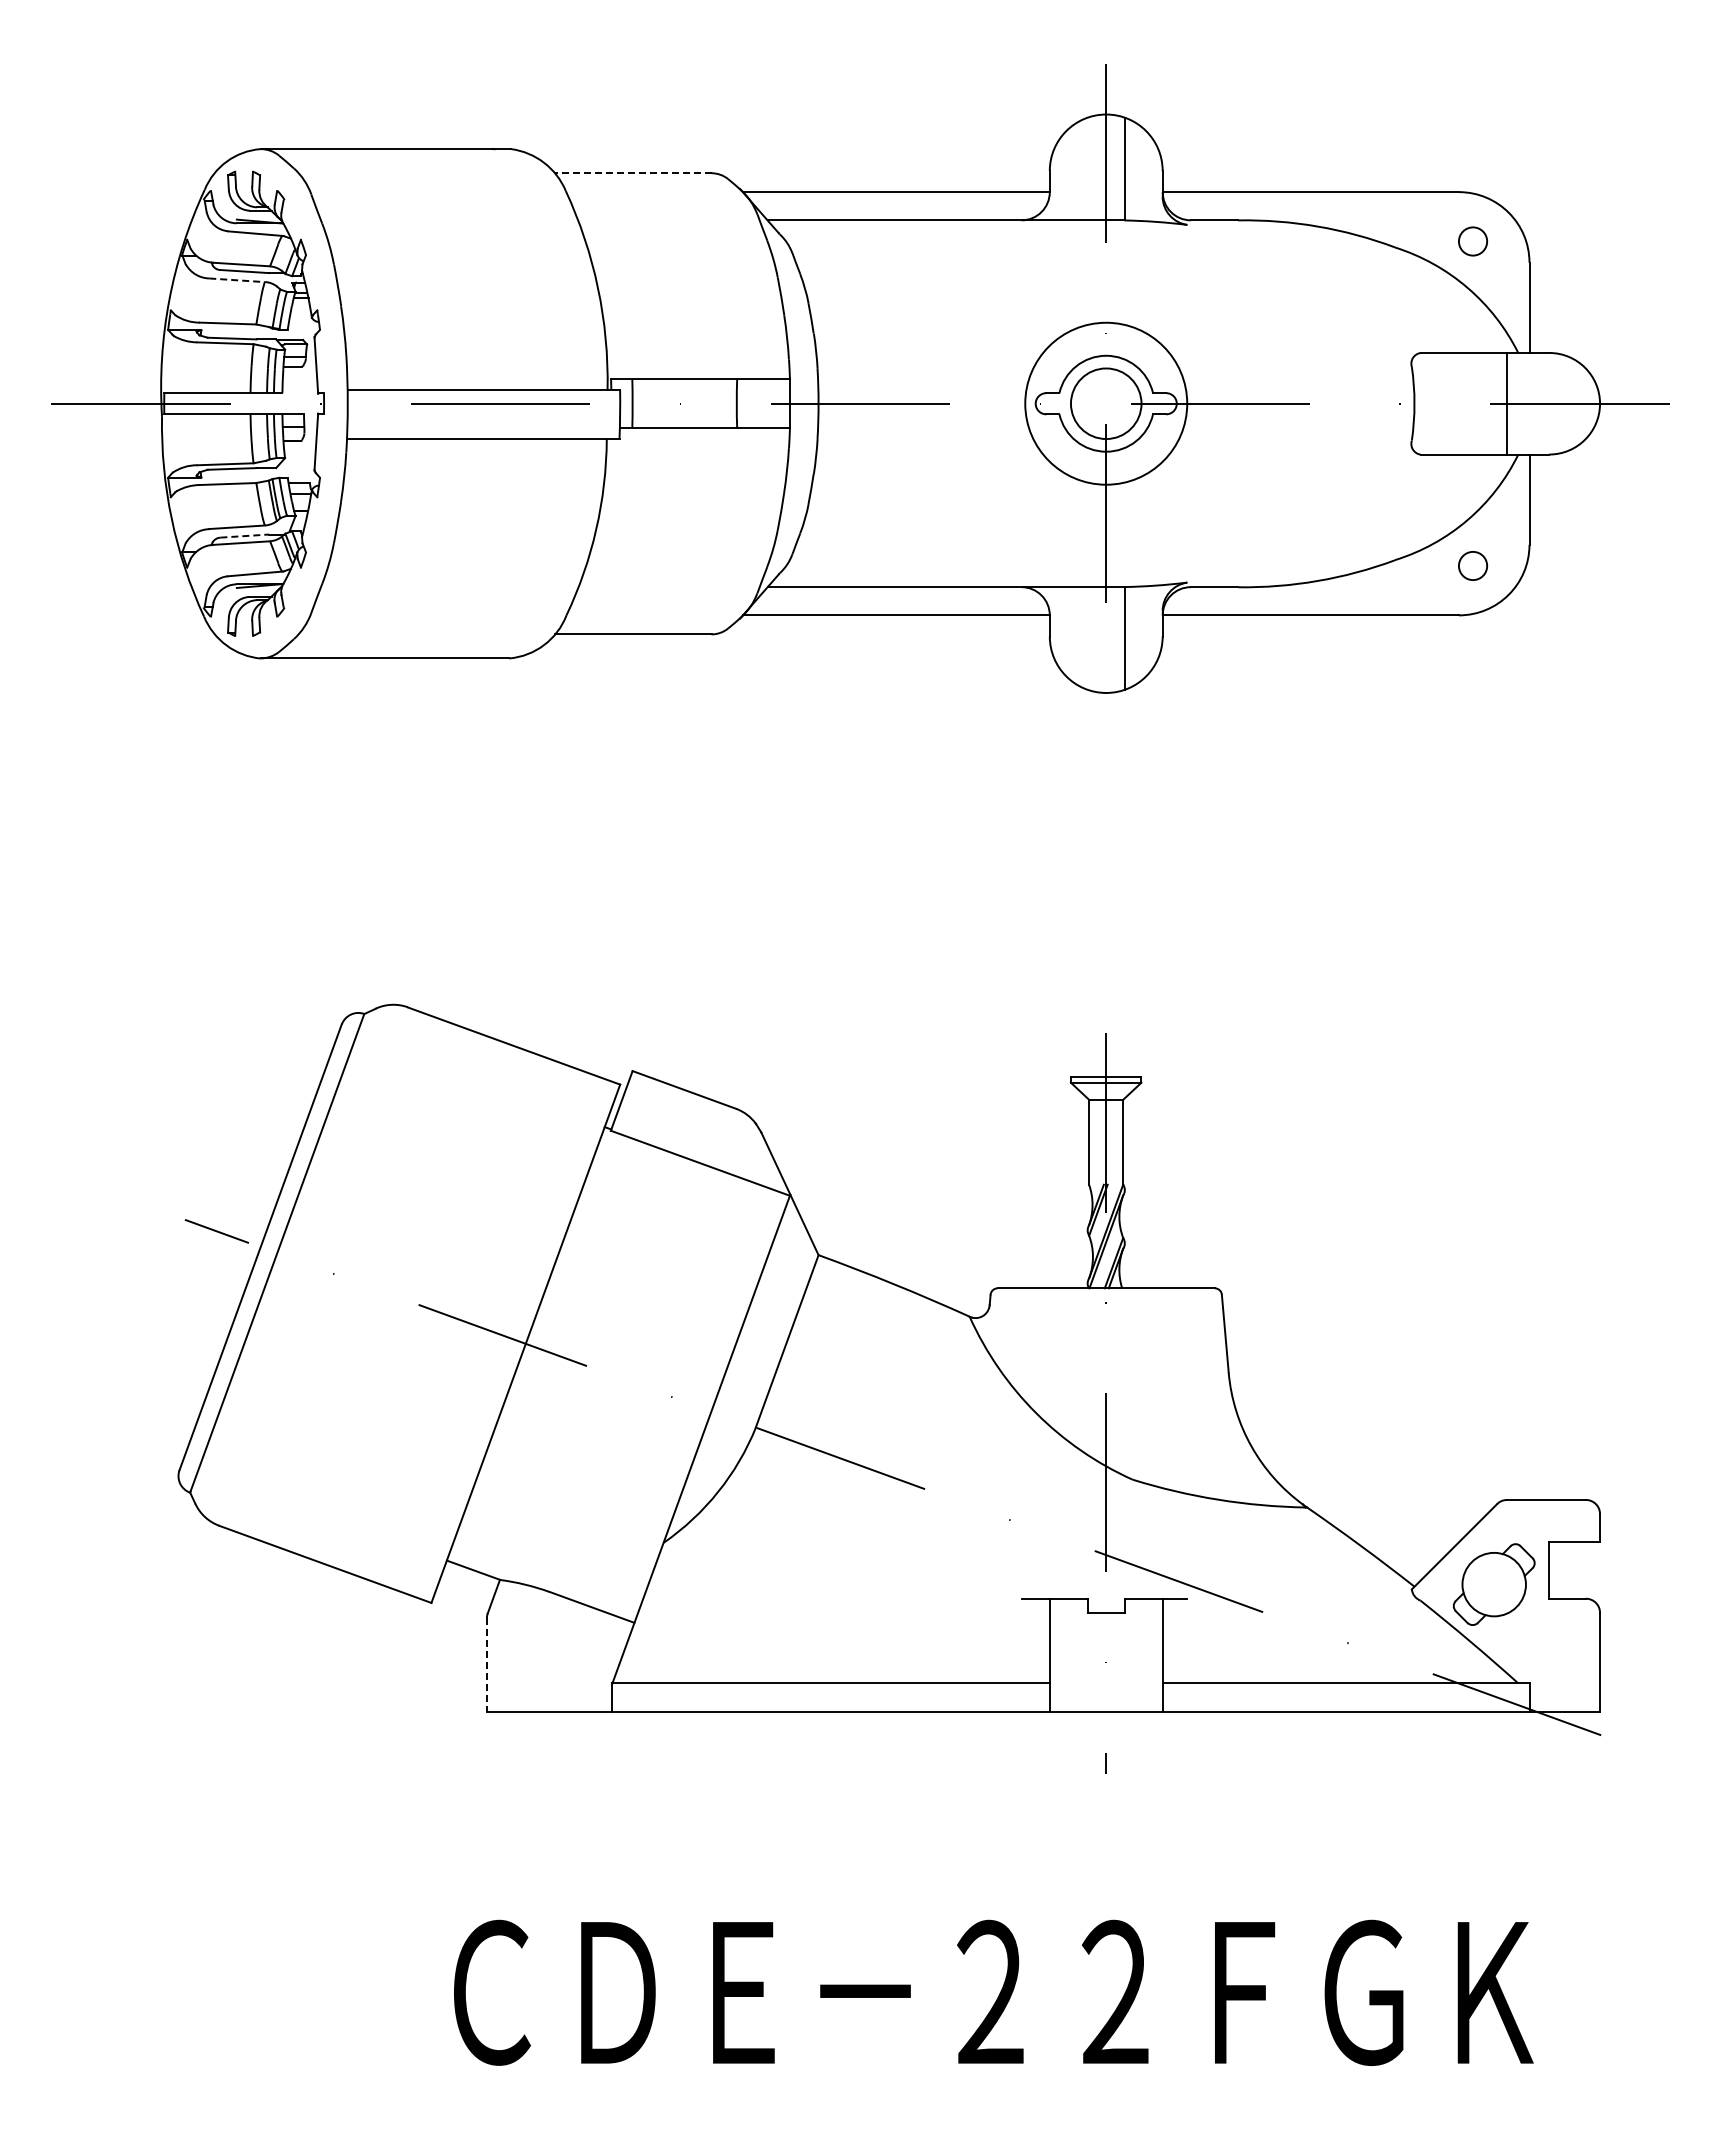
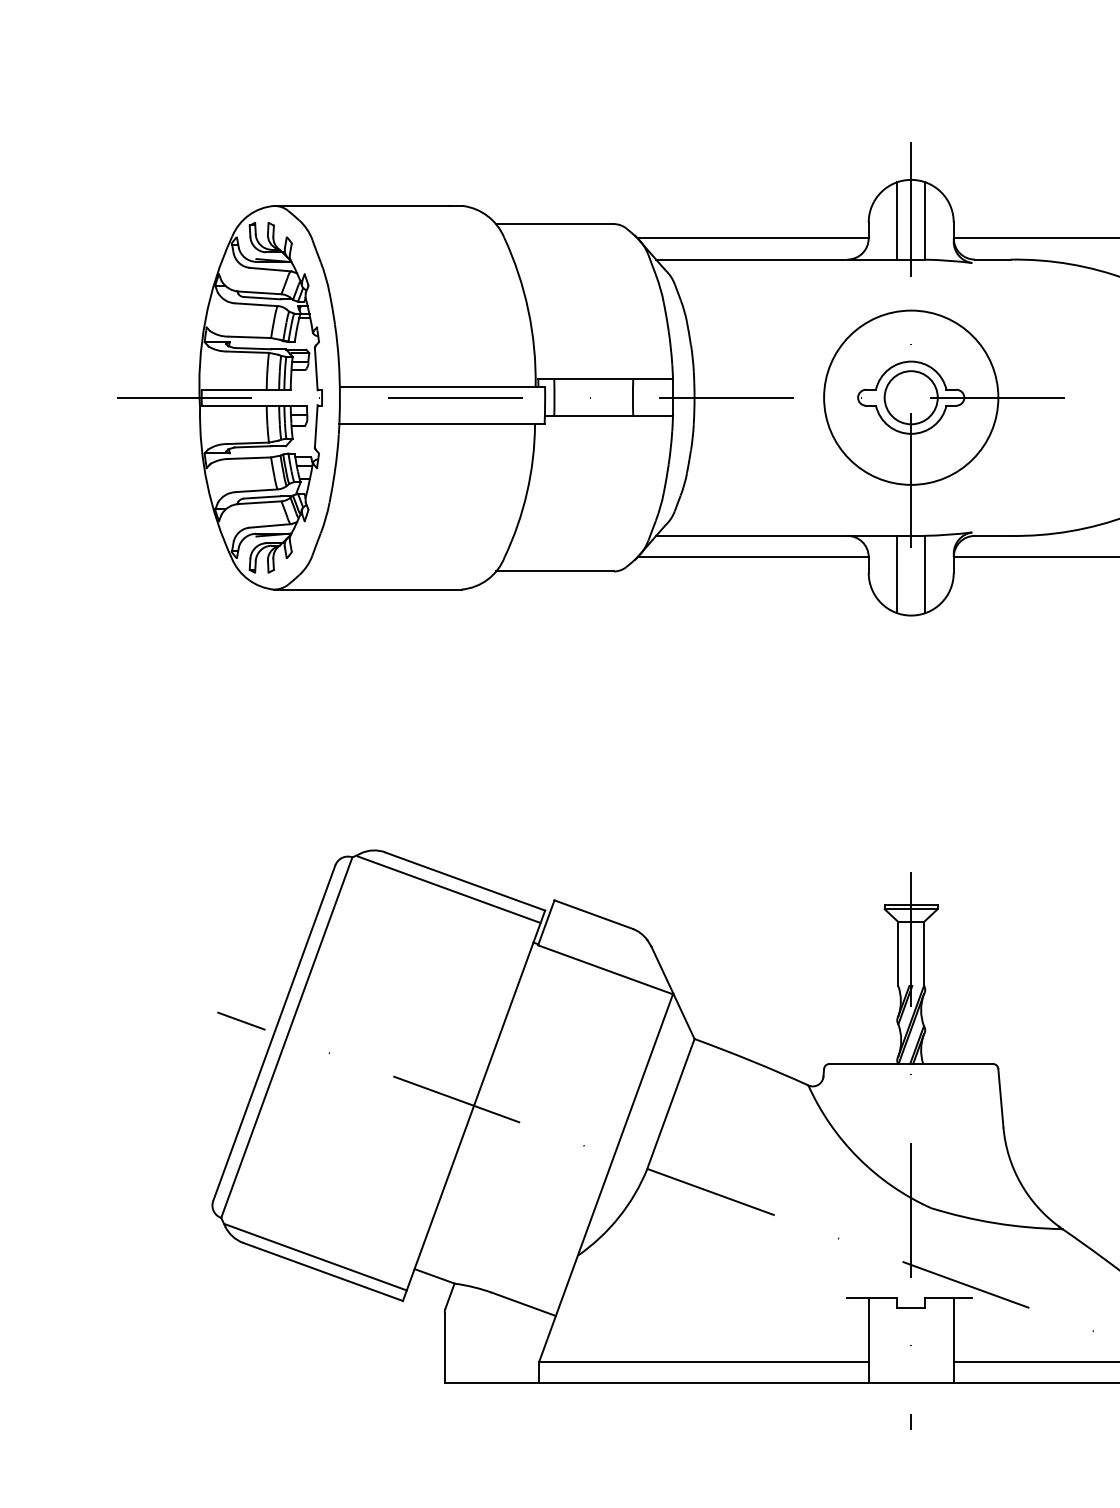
line: (1087, 168) -> (897, 220), added
line: (632, 173) -> (554, 224), dashed -> solid
line: (237, 280) -> (256, 304), dashed -> solid
circle: (1105, 403) -> (910, 397), size x1.43
line: (245, 536) -> (262, 497), dashed -> solid
line: (1087, 638) -> (897, 574), added
line: (492, 1056) -> (448, 889), added
line: (315, 1544) -> (315, 1256), added
line: (486, 1664) -> (444, 1347), dashed -> solid

